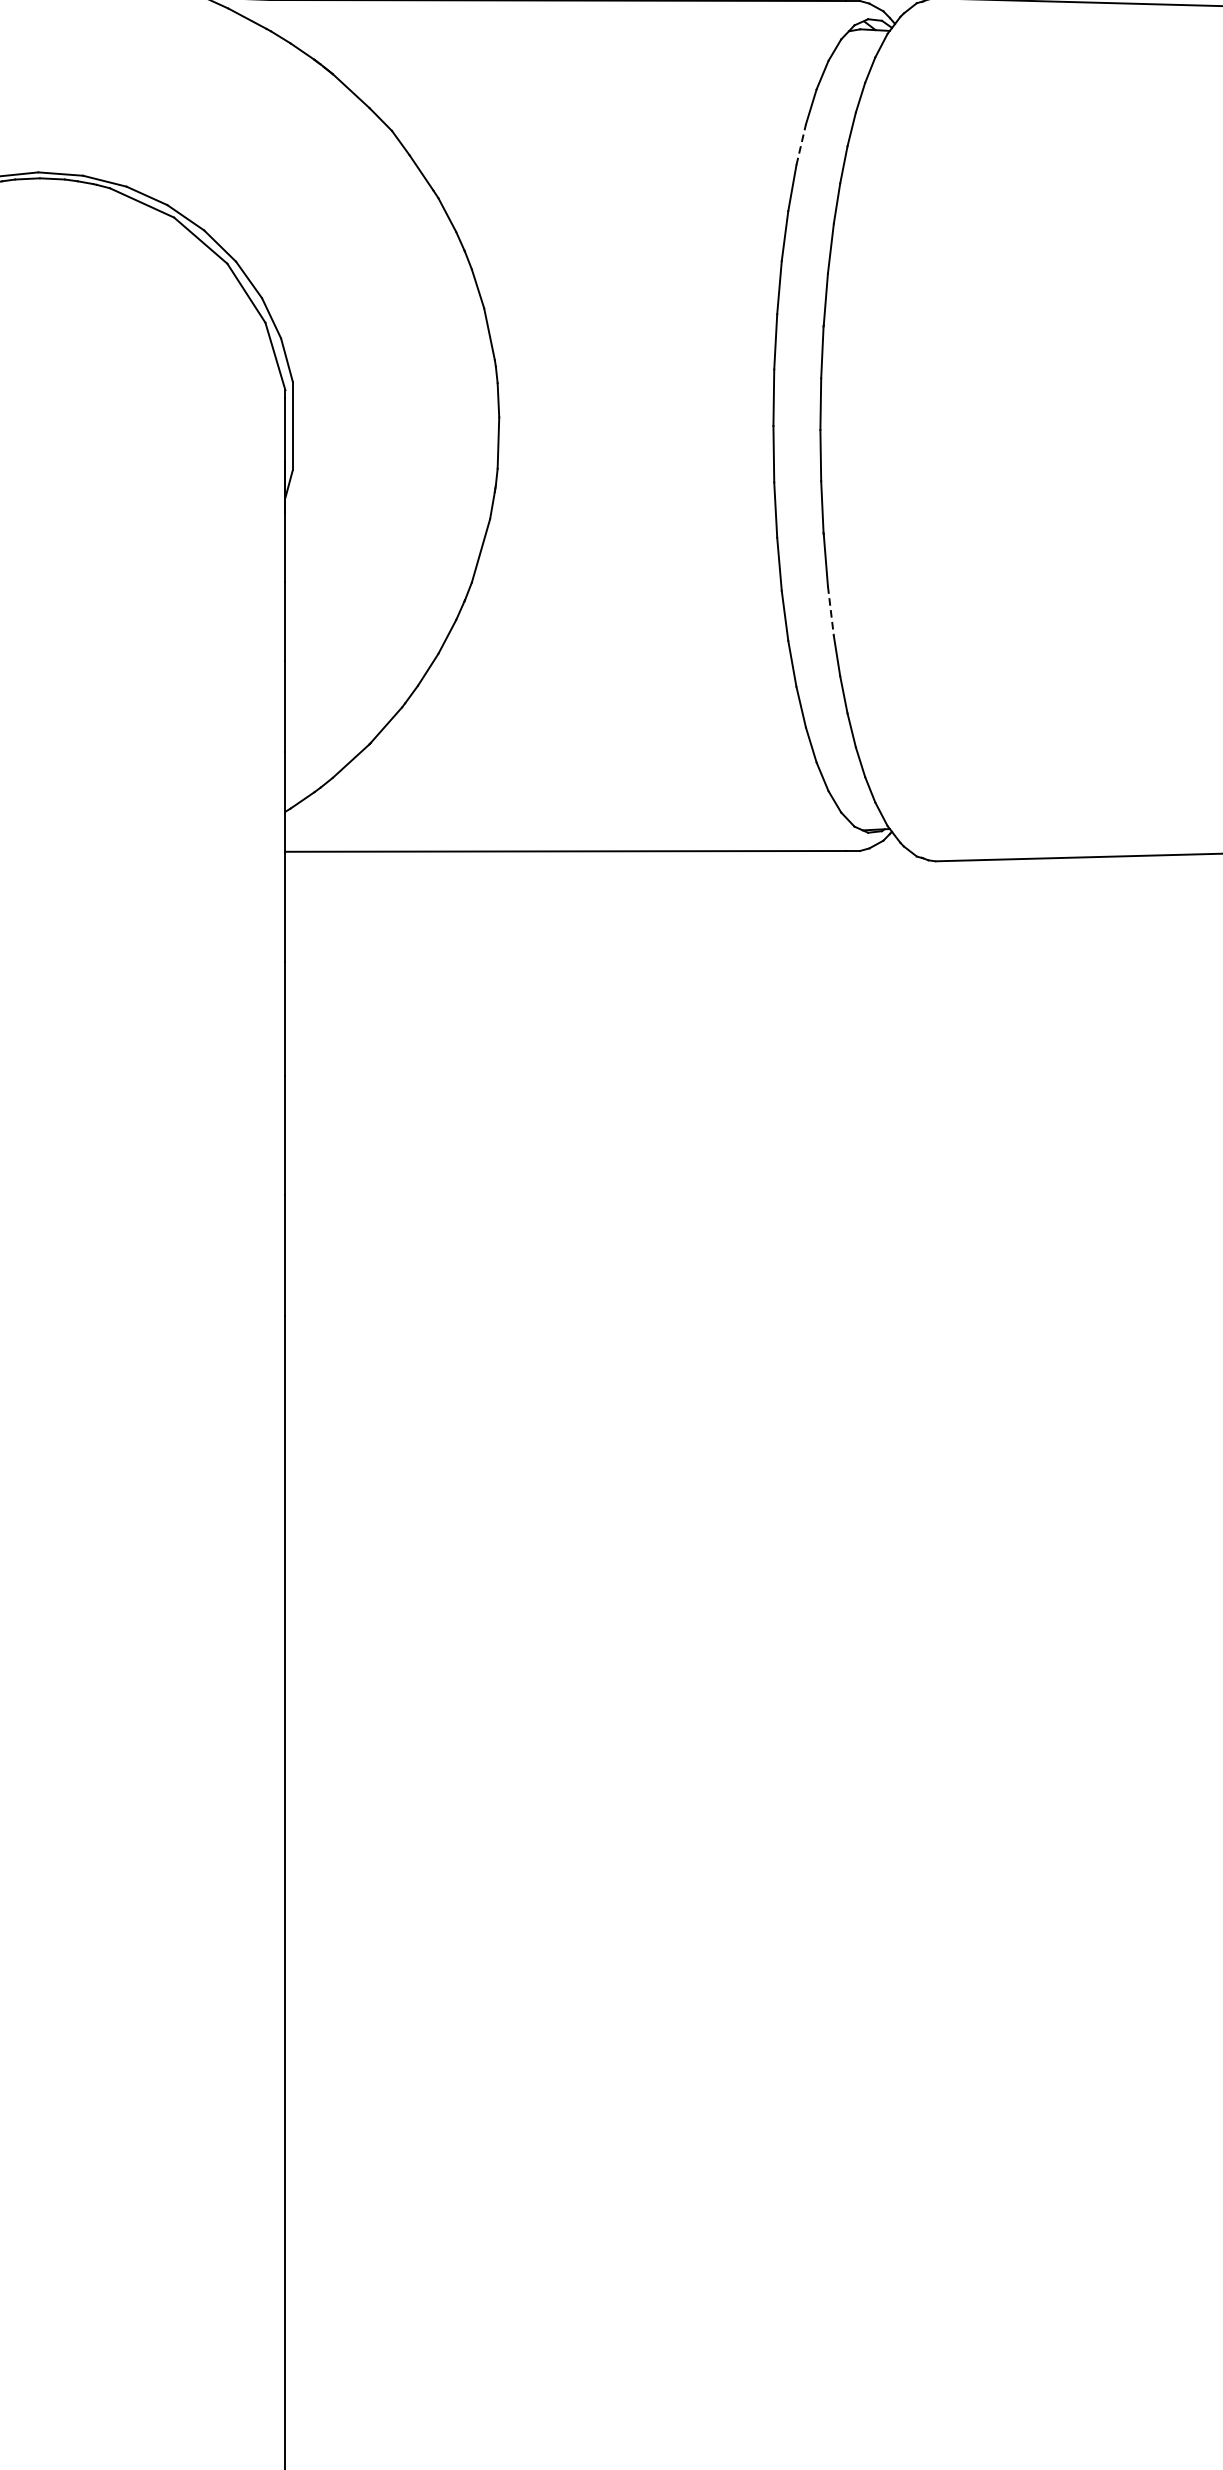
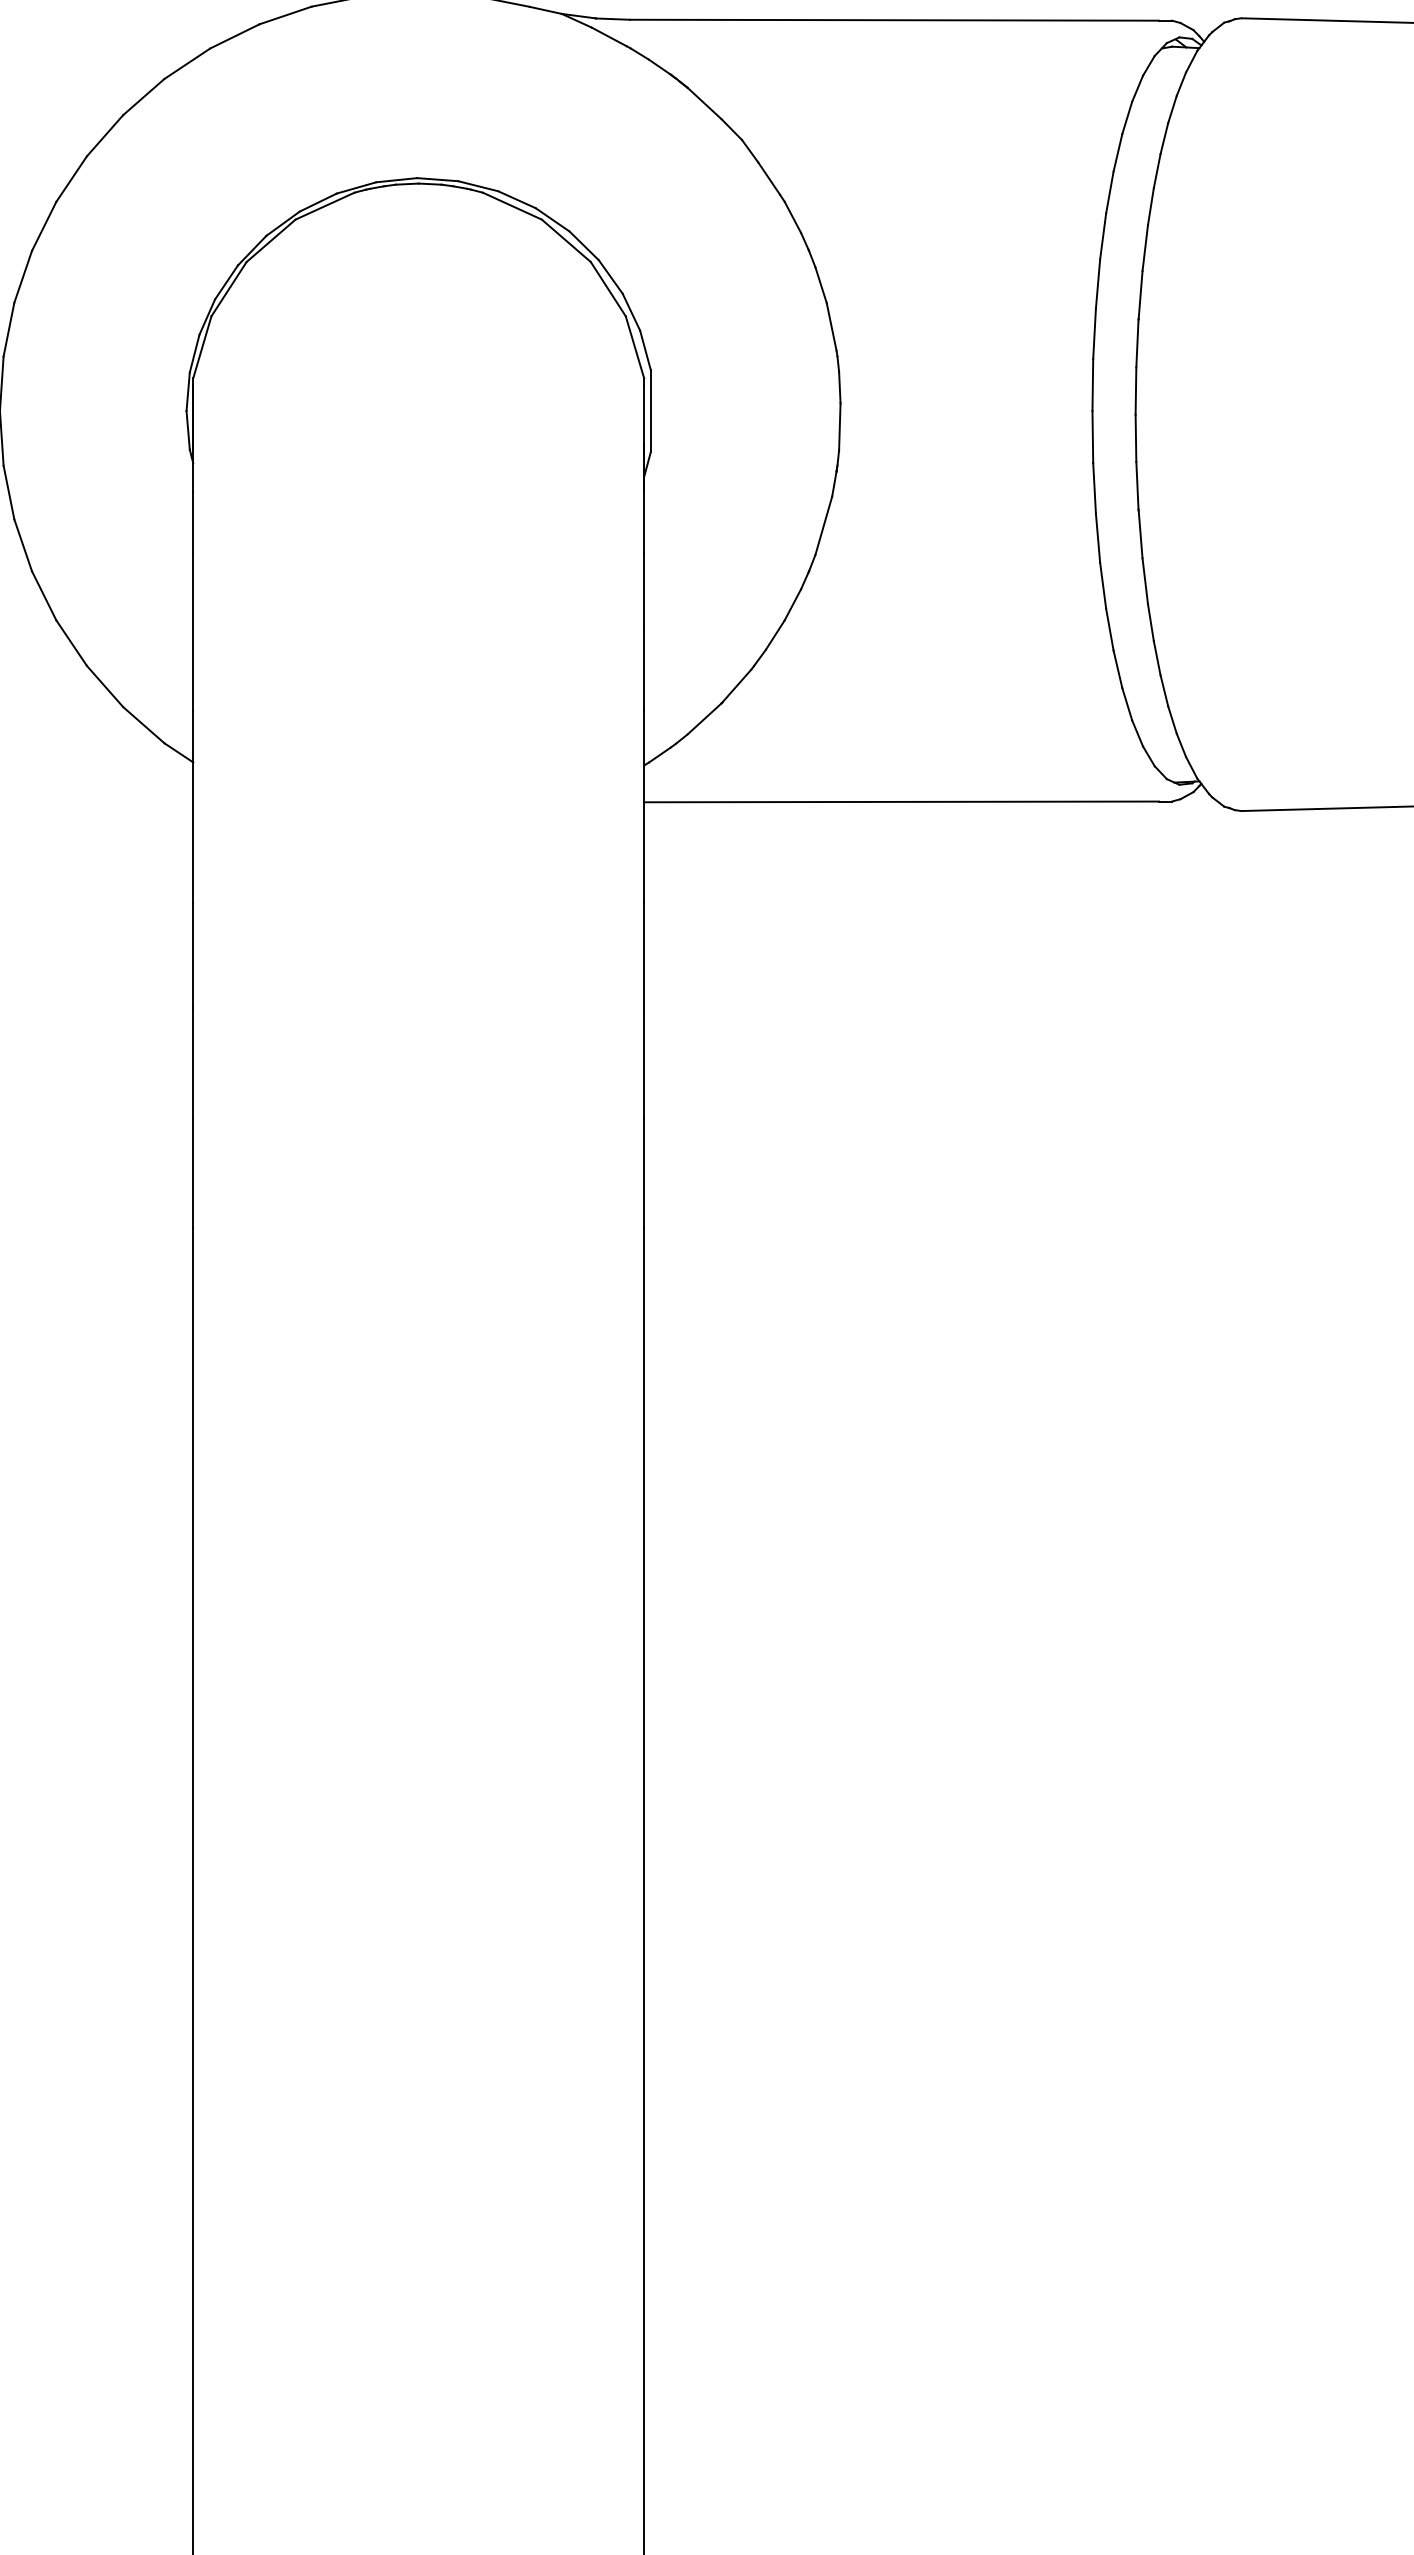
line: (801, 144) -> (1118, 152), dashed -> solid
line: (831, 611) -> (1145, 581), dashed -> solid

